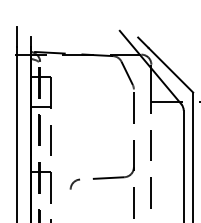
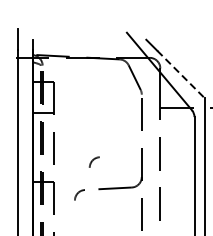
line: (170, 70) -> (180, 74), solid -> dashed
arc: (88, 151) -> (93, 160), added

